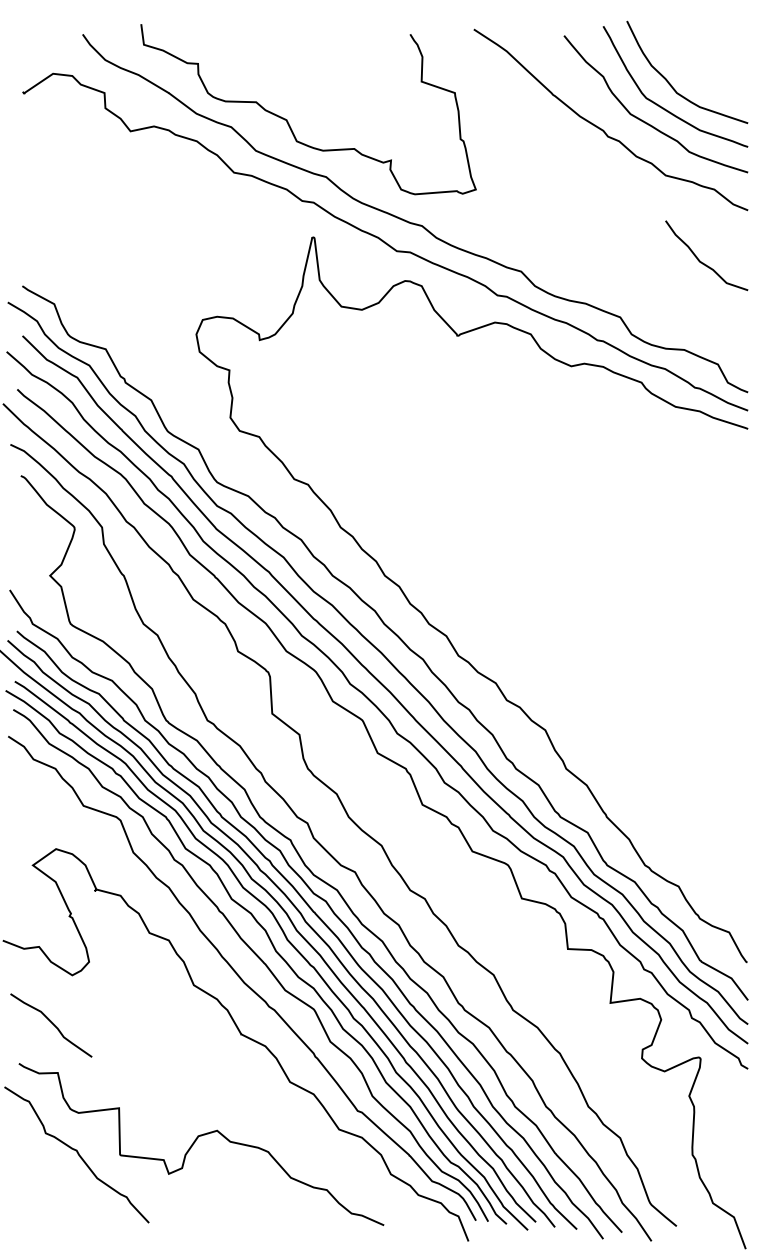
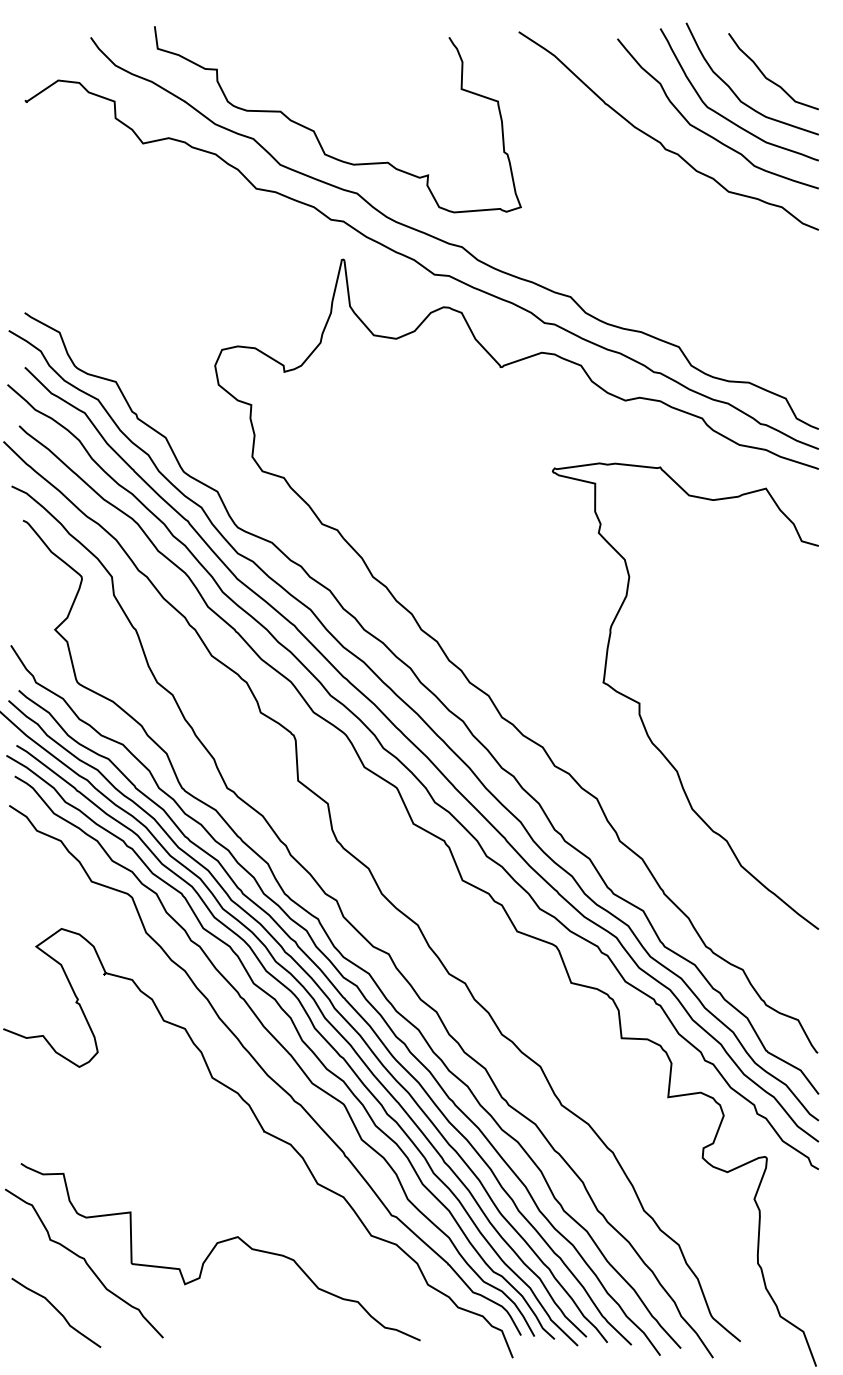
curve: (701, 261) -> (767, 77), moved
curve: (585, 643) -> (640, 703), added
curve: (52, 1024) -> (57, 1311), moved

